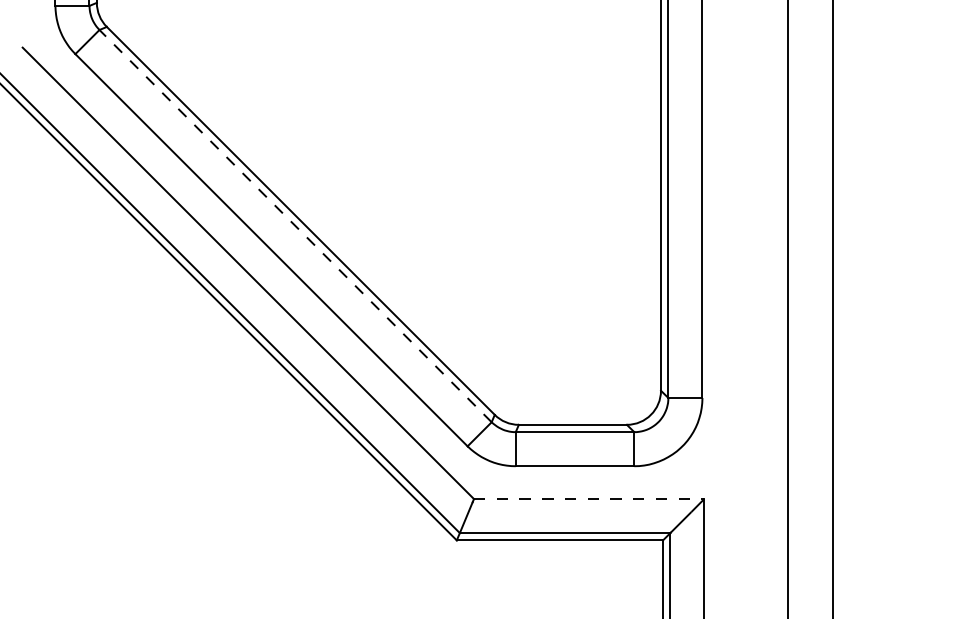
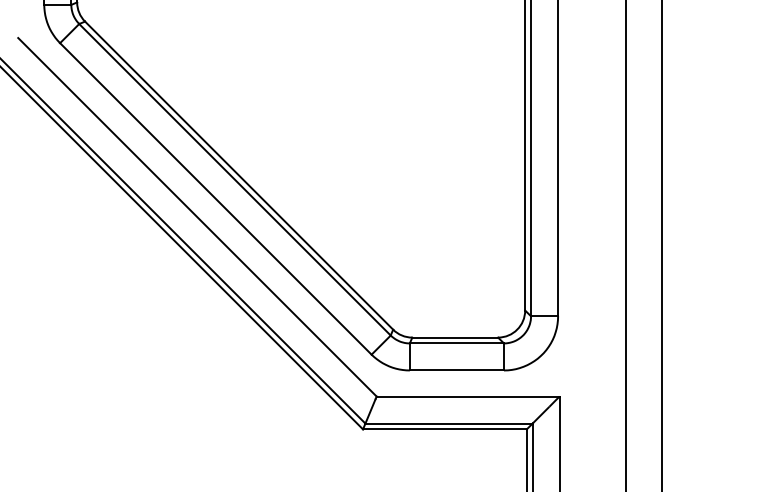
line: (295, 225) -> (234, 179), dashed -> solid
line: (589, 499) -> (468, 396), dashed -> solid

